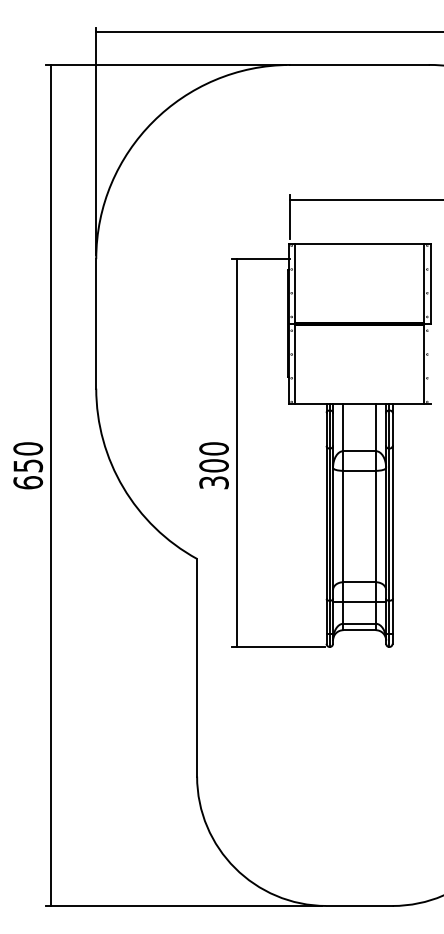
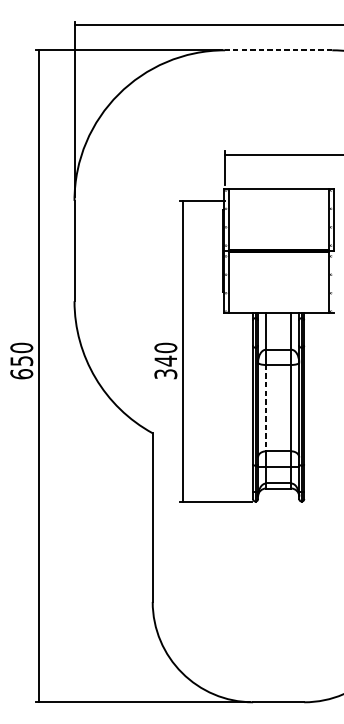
line: (359, 64) -> (278, 49), solid -> dashed
text: (213, 465) -> (165, 360), 300 -> 340
line: (343, 526) -> (266, 408), solid -> dashed

